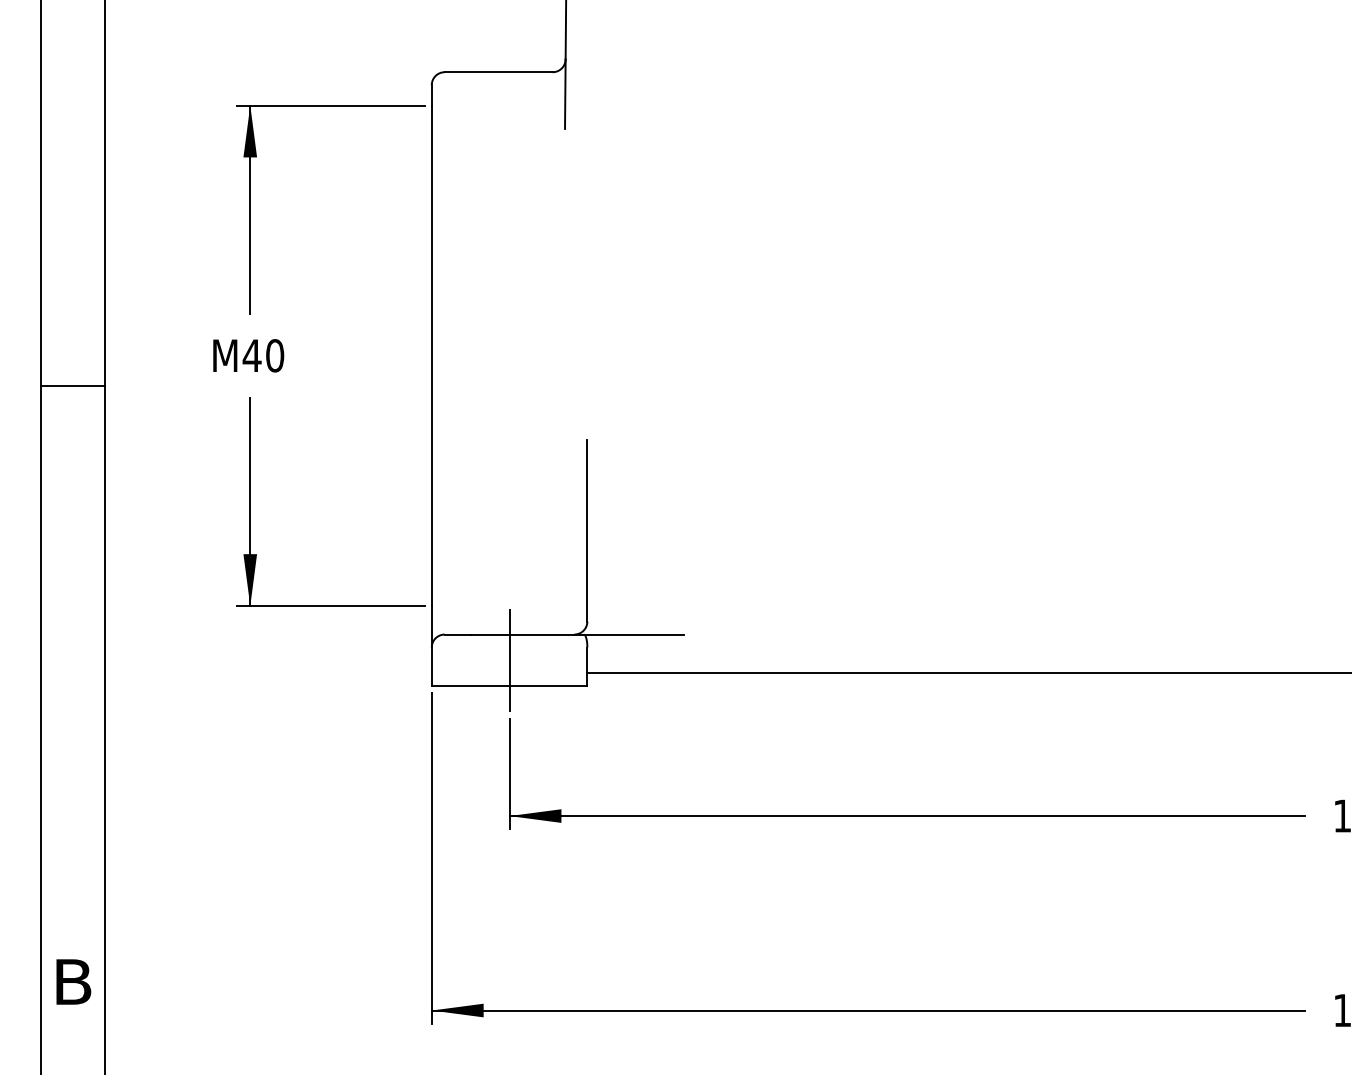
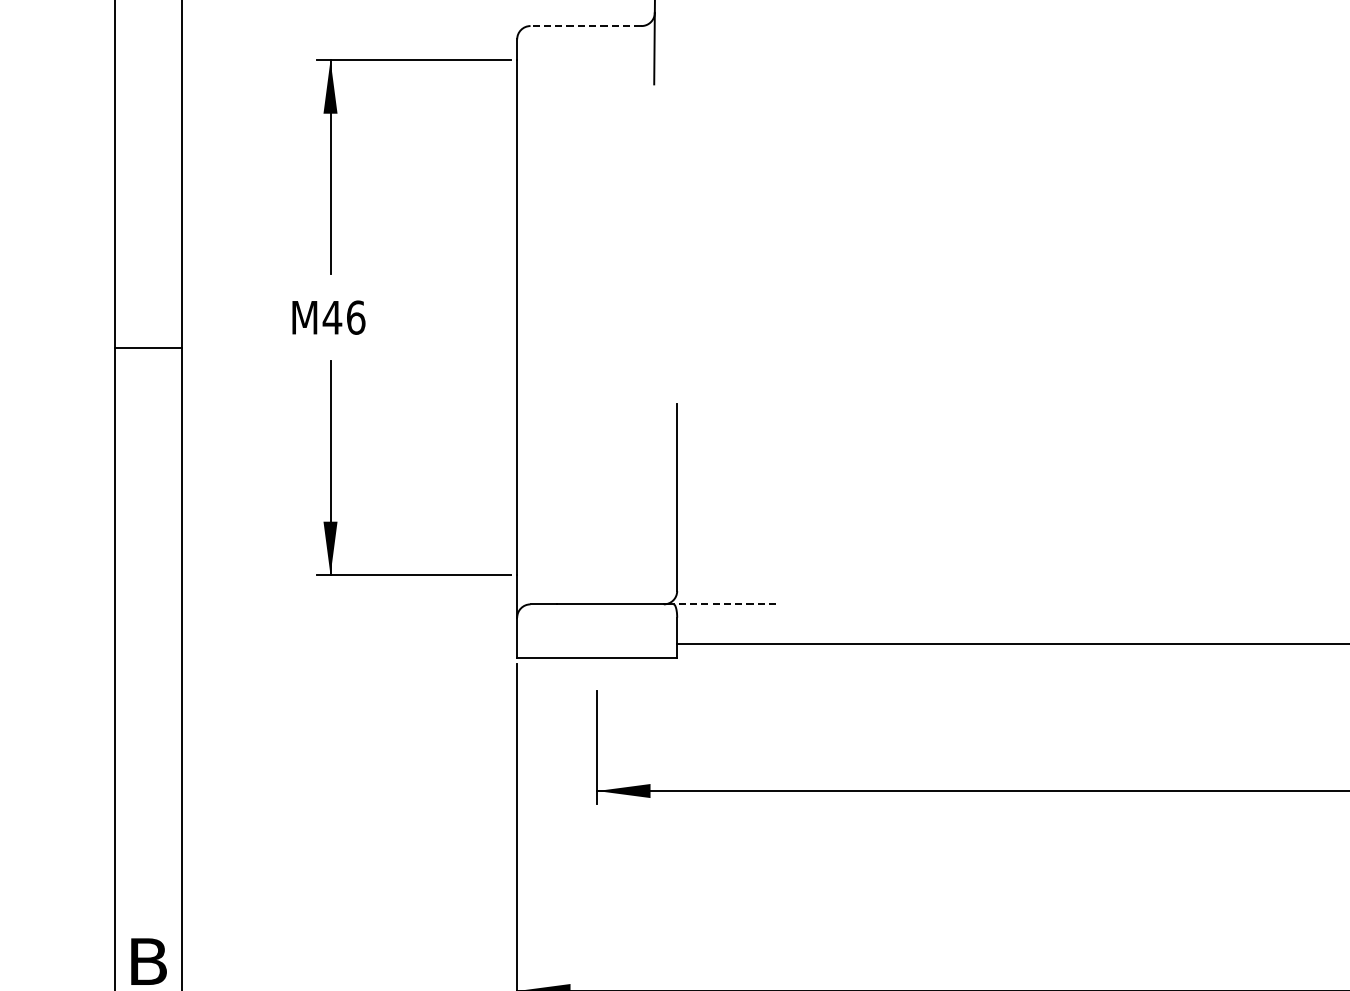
line: (498, 72) -> (585, 26), solid -> dashed
text: (275, 355) -> (356, 317), M40 -> M46
line: (633, 634) -> (724, 604), solid -> dashed
line: (509, 660) -> (597, 631), removed

